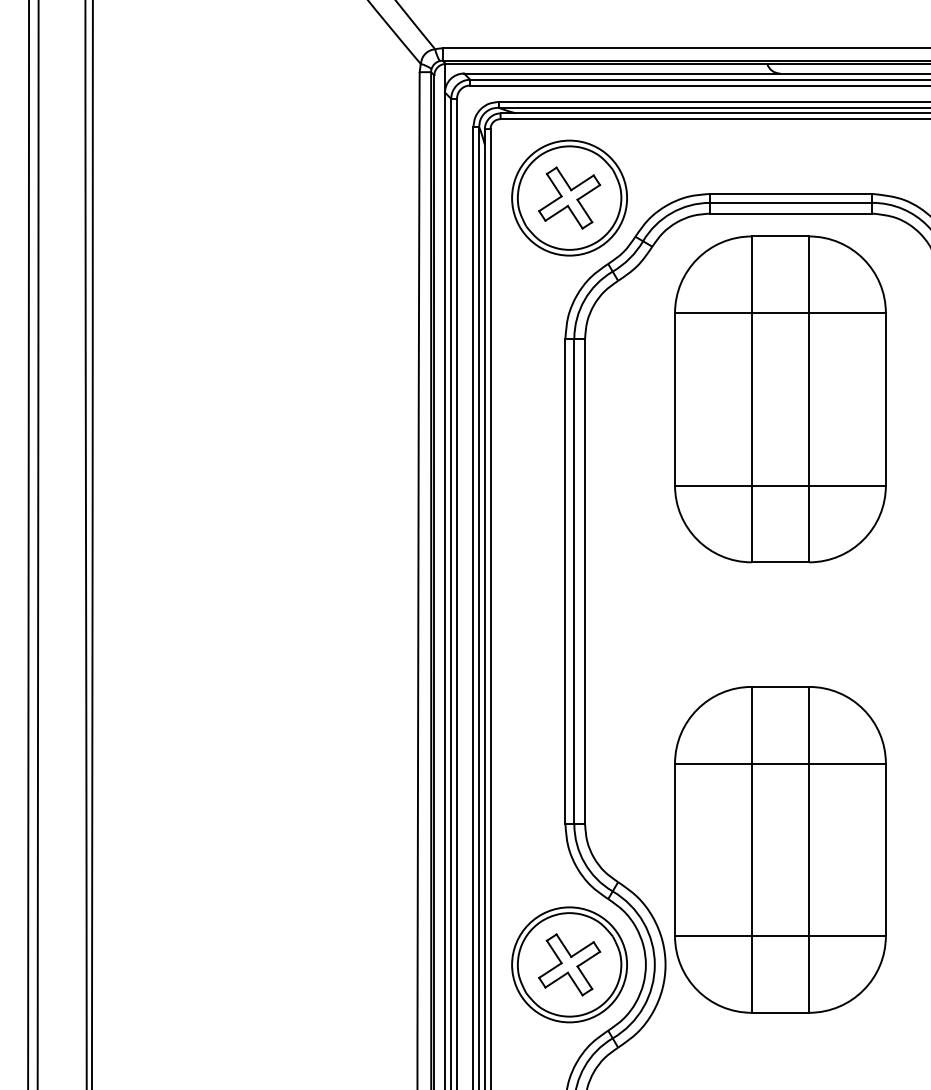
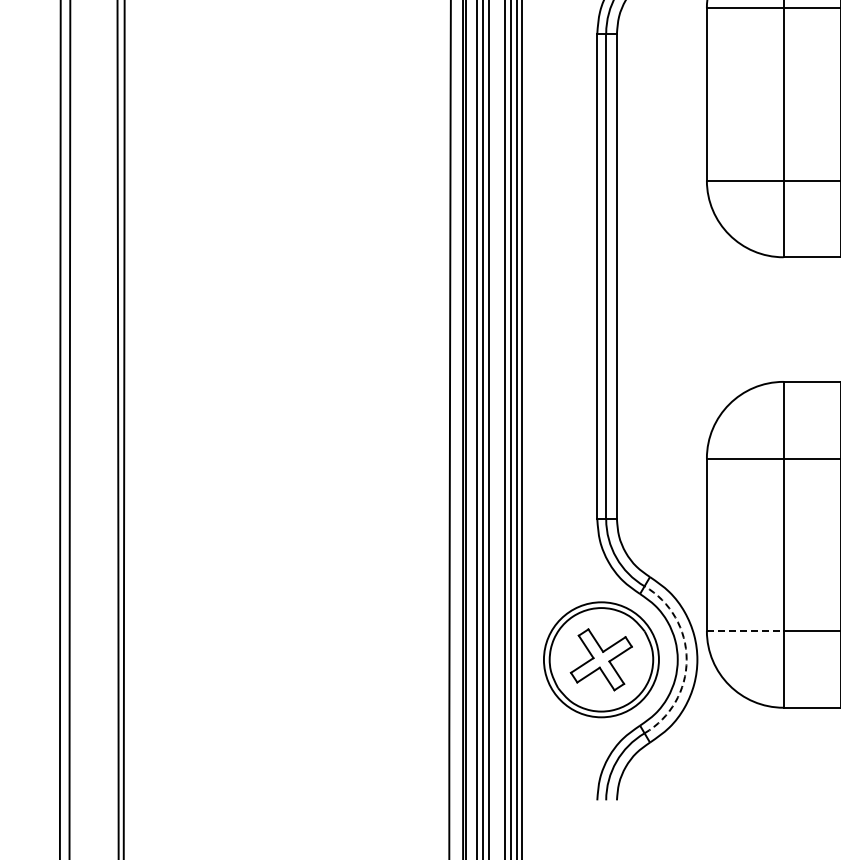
line: (713, 936) -> (745, 631), solid -> dashed
arc: (654, 964) -> (686, 659), solid -> dashed

